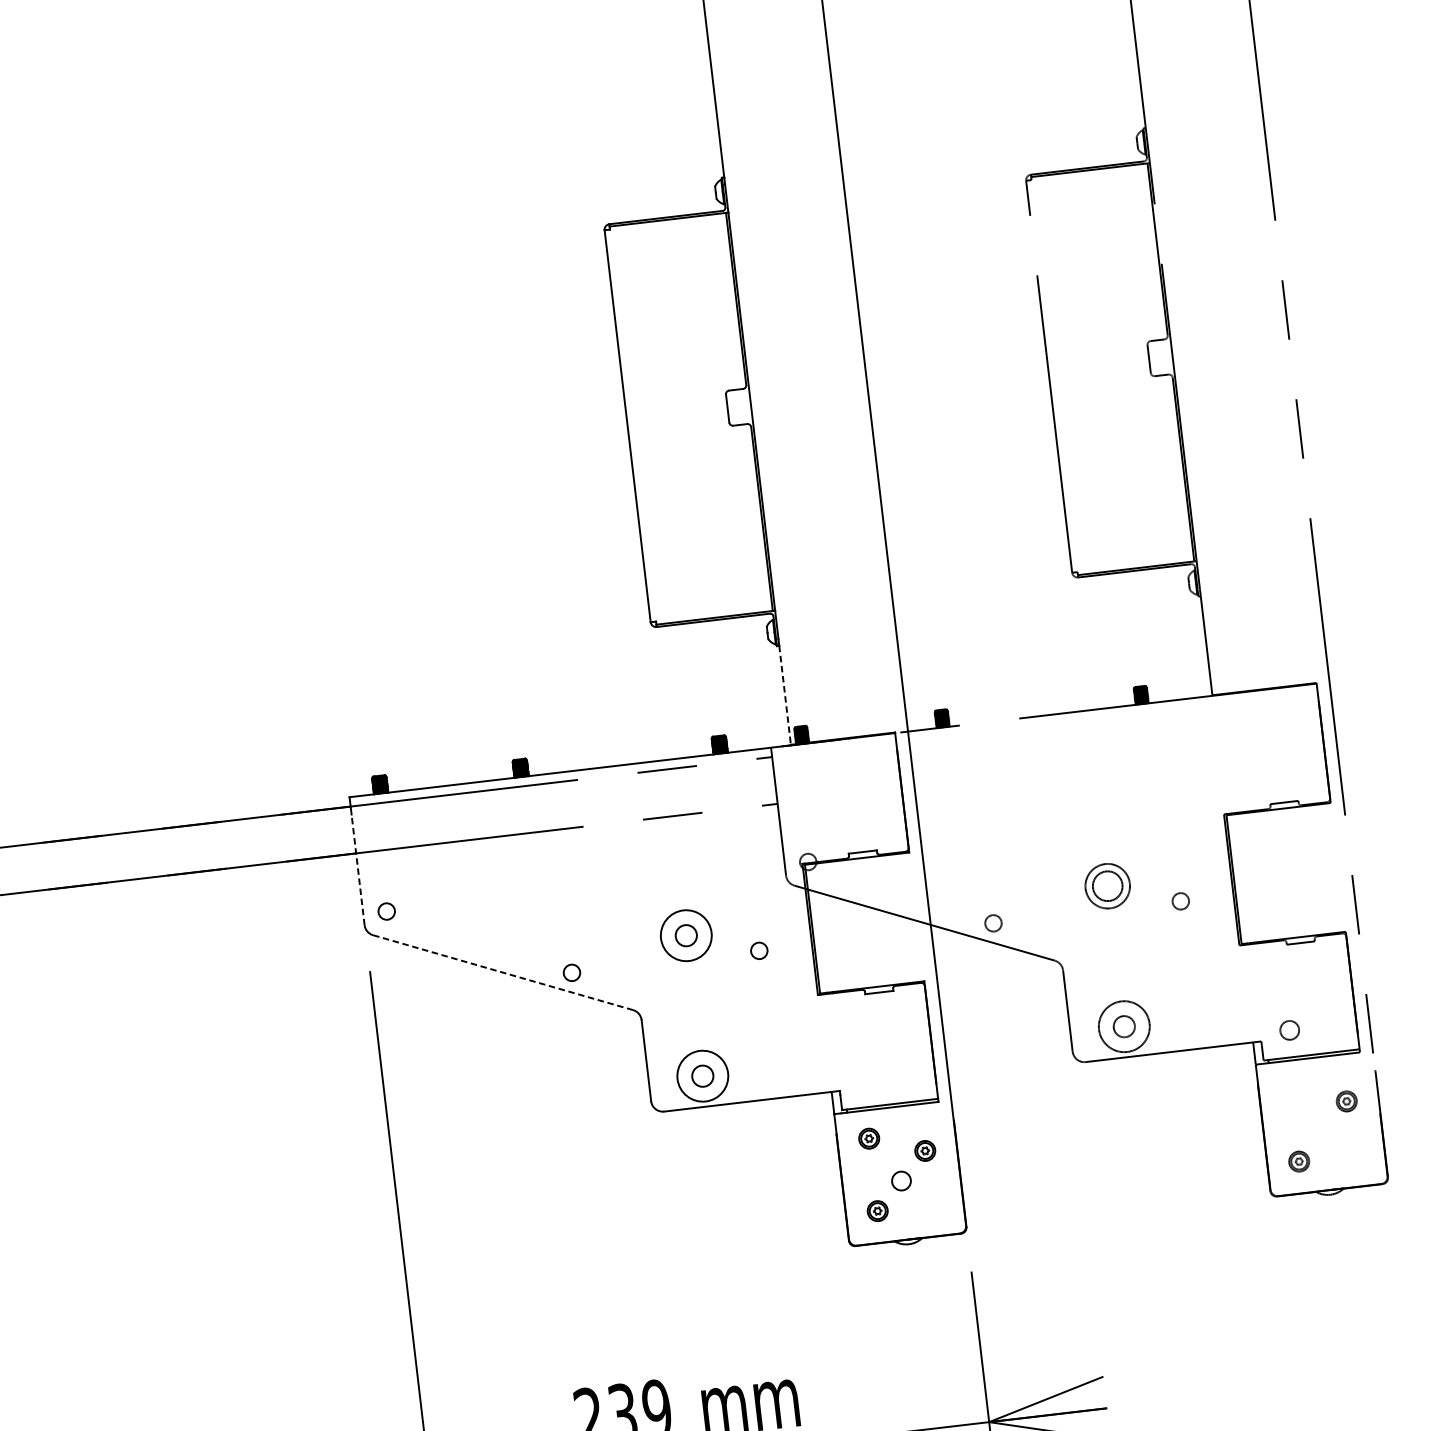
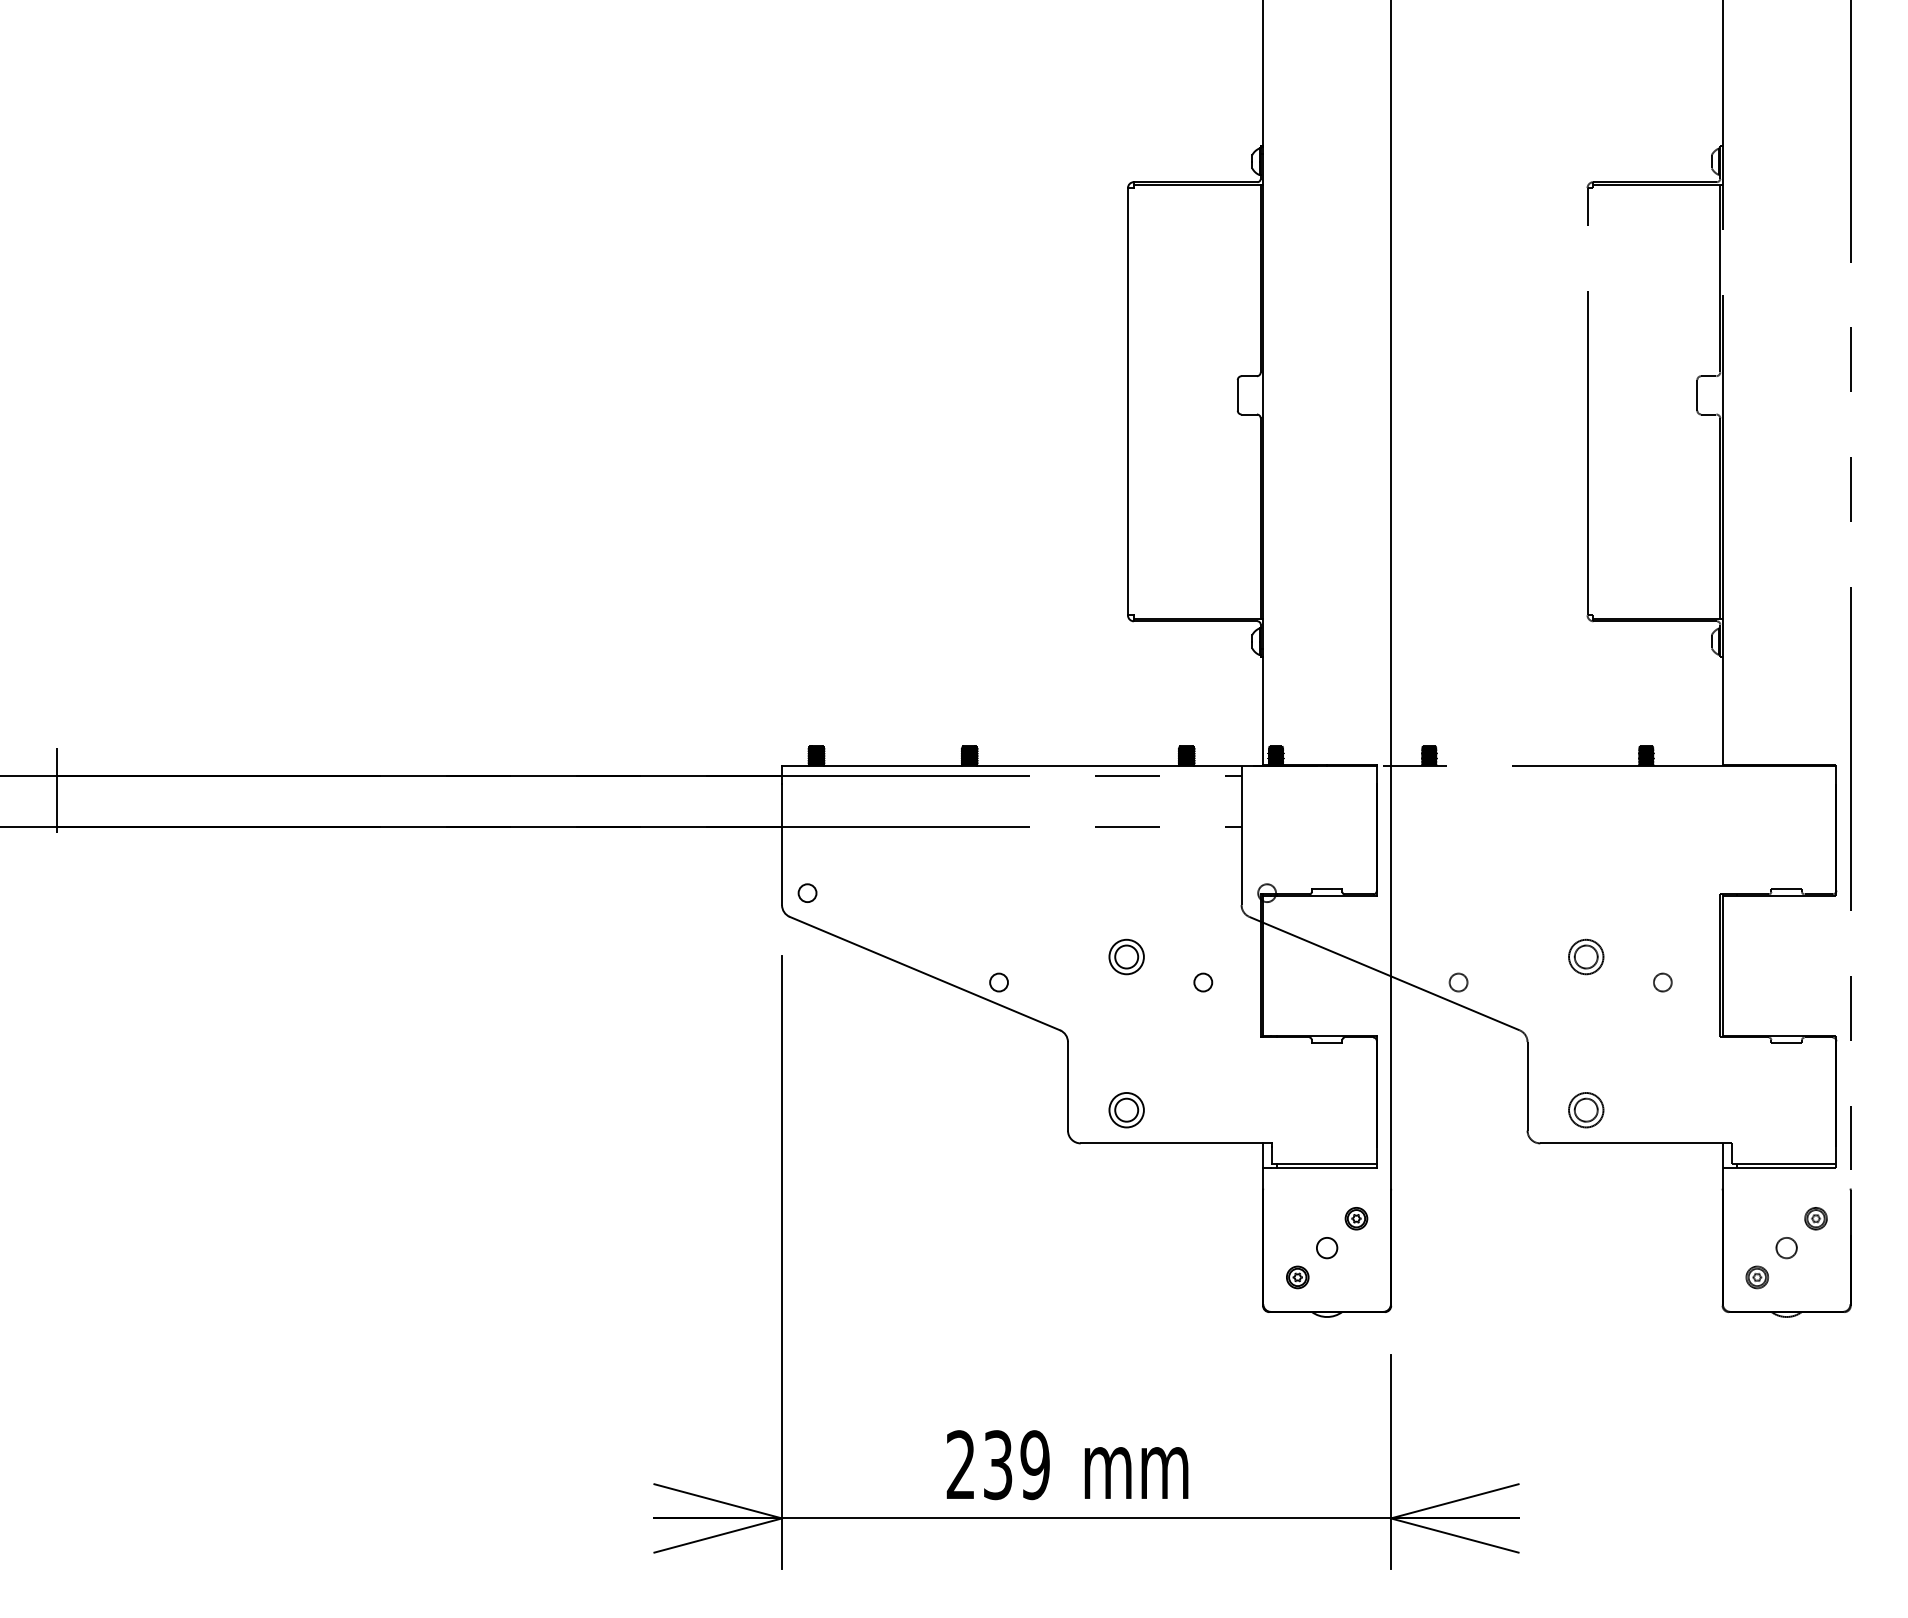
line: (785, 694) -> (1263, 710), dashed -> solid
line: (358, 869) -> (782, 844), dashed -> solid
part: (1107, 885) -> (1586, 956), size x0.71
circle: (686, 935) -> (1126, 956), size x0.62
line: (503, 972) -> (925, 973), dashed -> solid
circle: (1124, 1026) -> (1586, 1109), size x0.62
circle: (1289, 1030) -> (1786, 1248), moved
circle: (702, 1075) -> (1126, 1109), size x0.62
part: (868, 1138) -> (1297, 1198), removed

